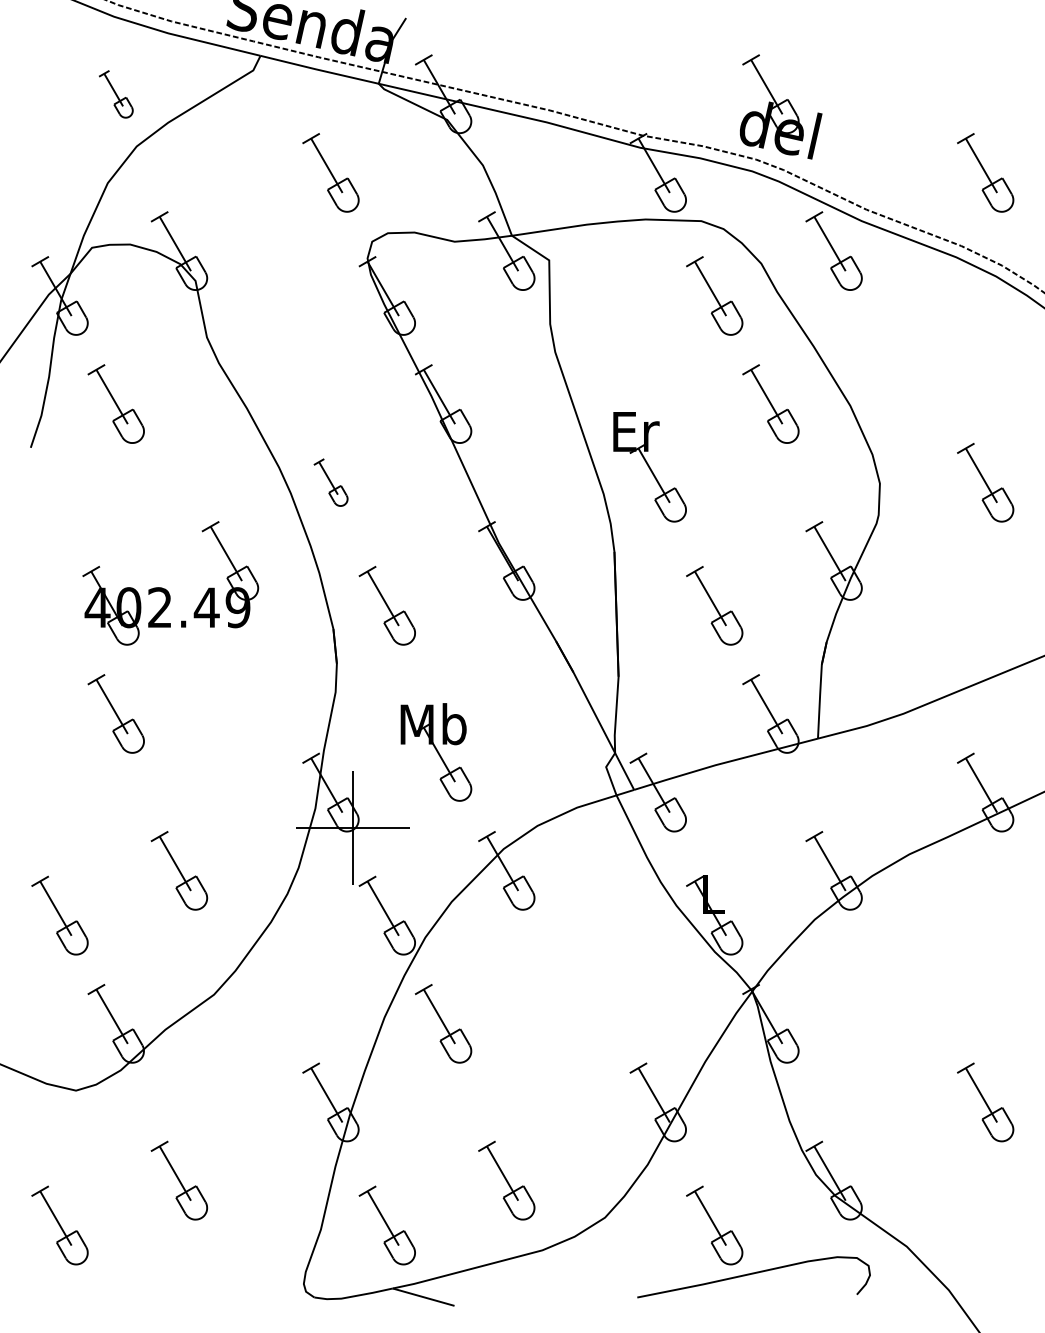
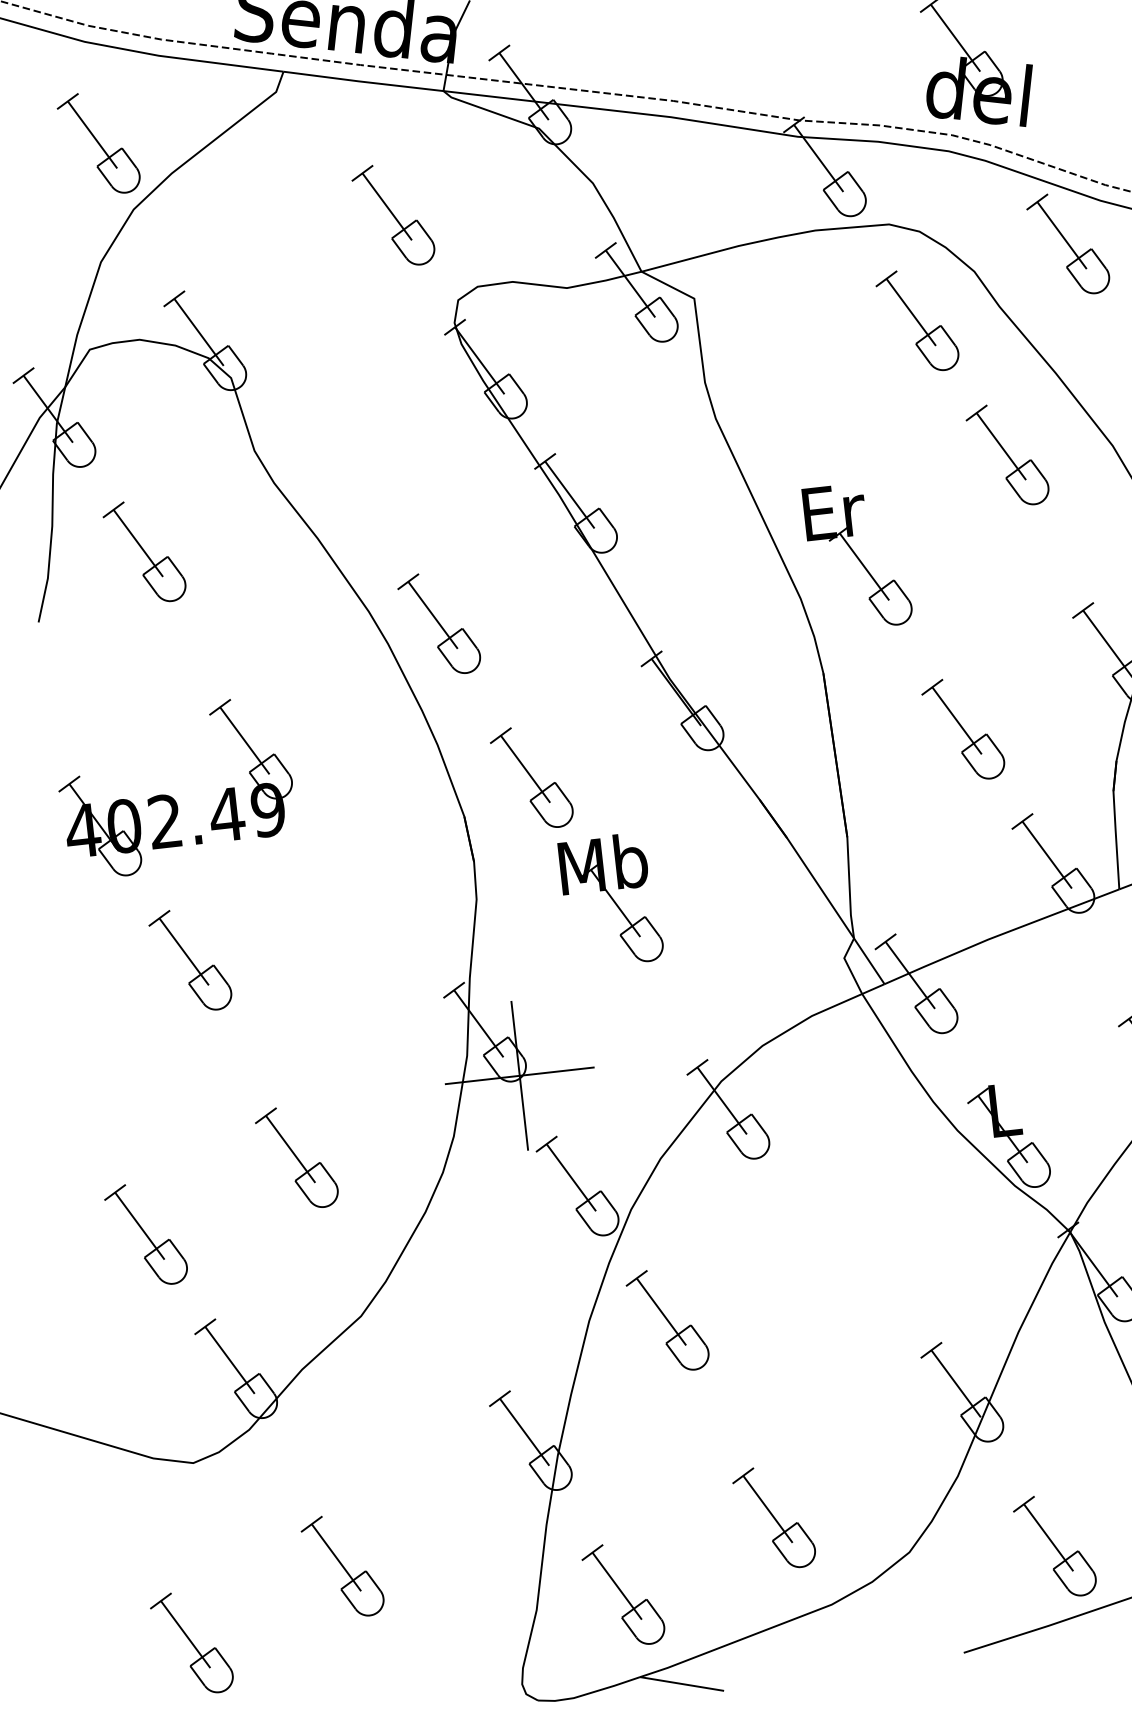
part: (115, 94) -> (98, 144), size x1.67
part: (330, 482) -> (438, 623), size x1.67
part: (165, 588) -> (169, 795), moved
part: (436, 752) -> (611, 900), moved

